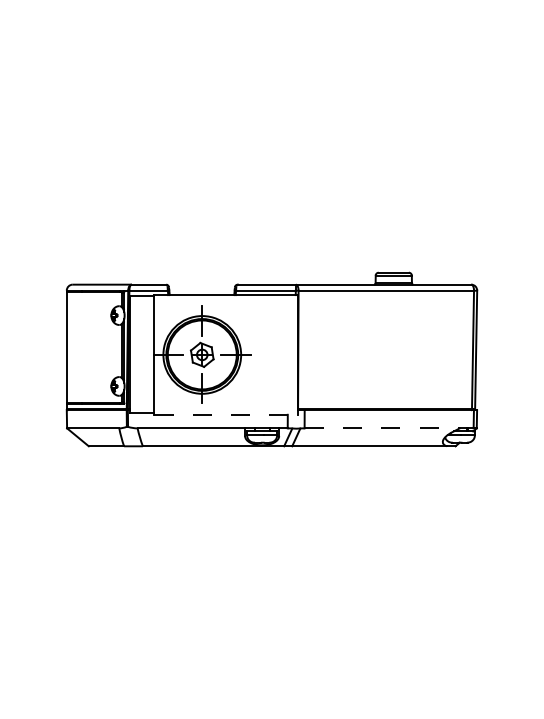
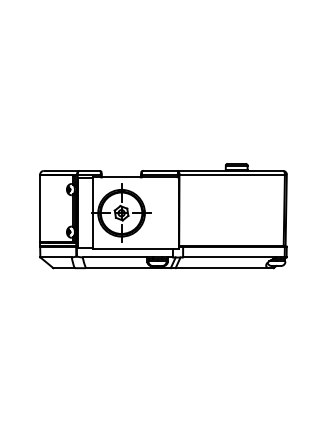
line: (227, 415) -> (136, 249), dashed -> solid
line: (381, 428) -> (229, 257), dashed -> solid

